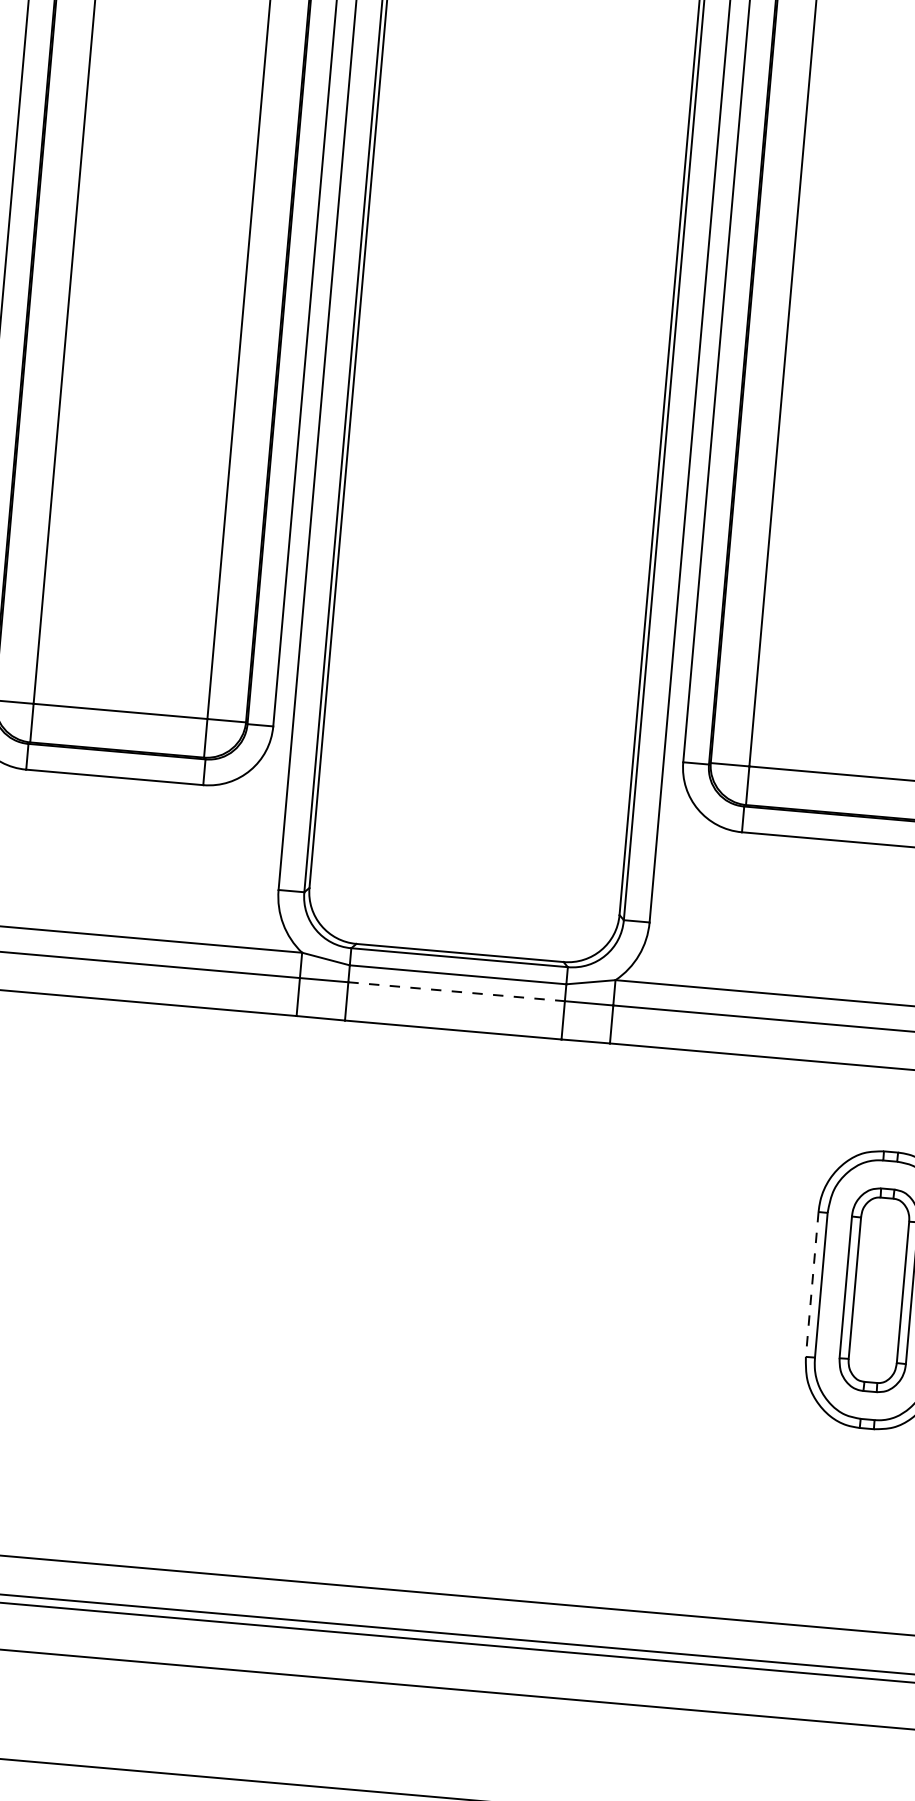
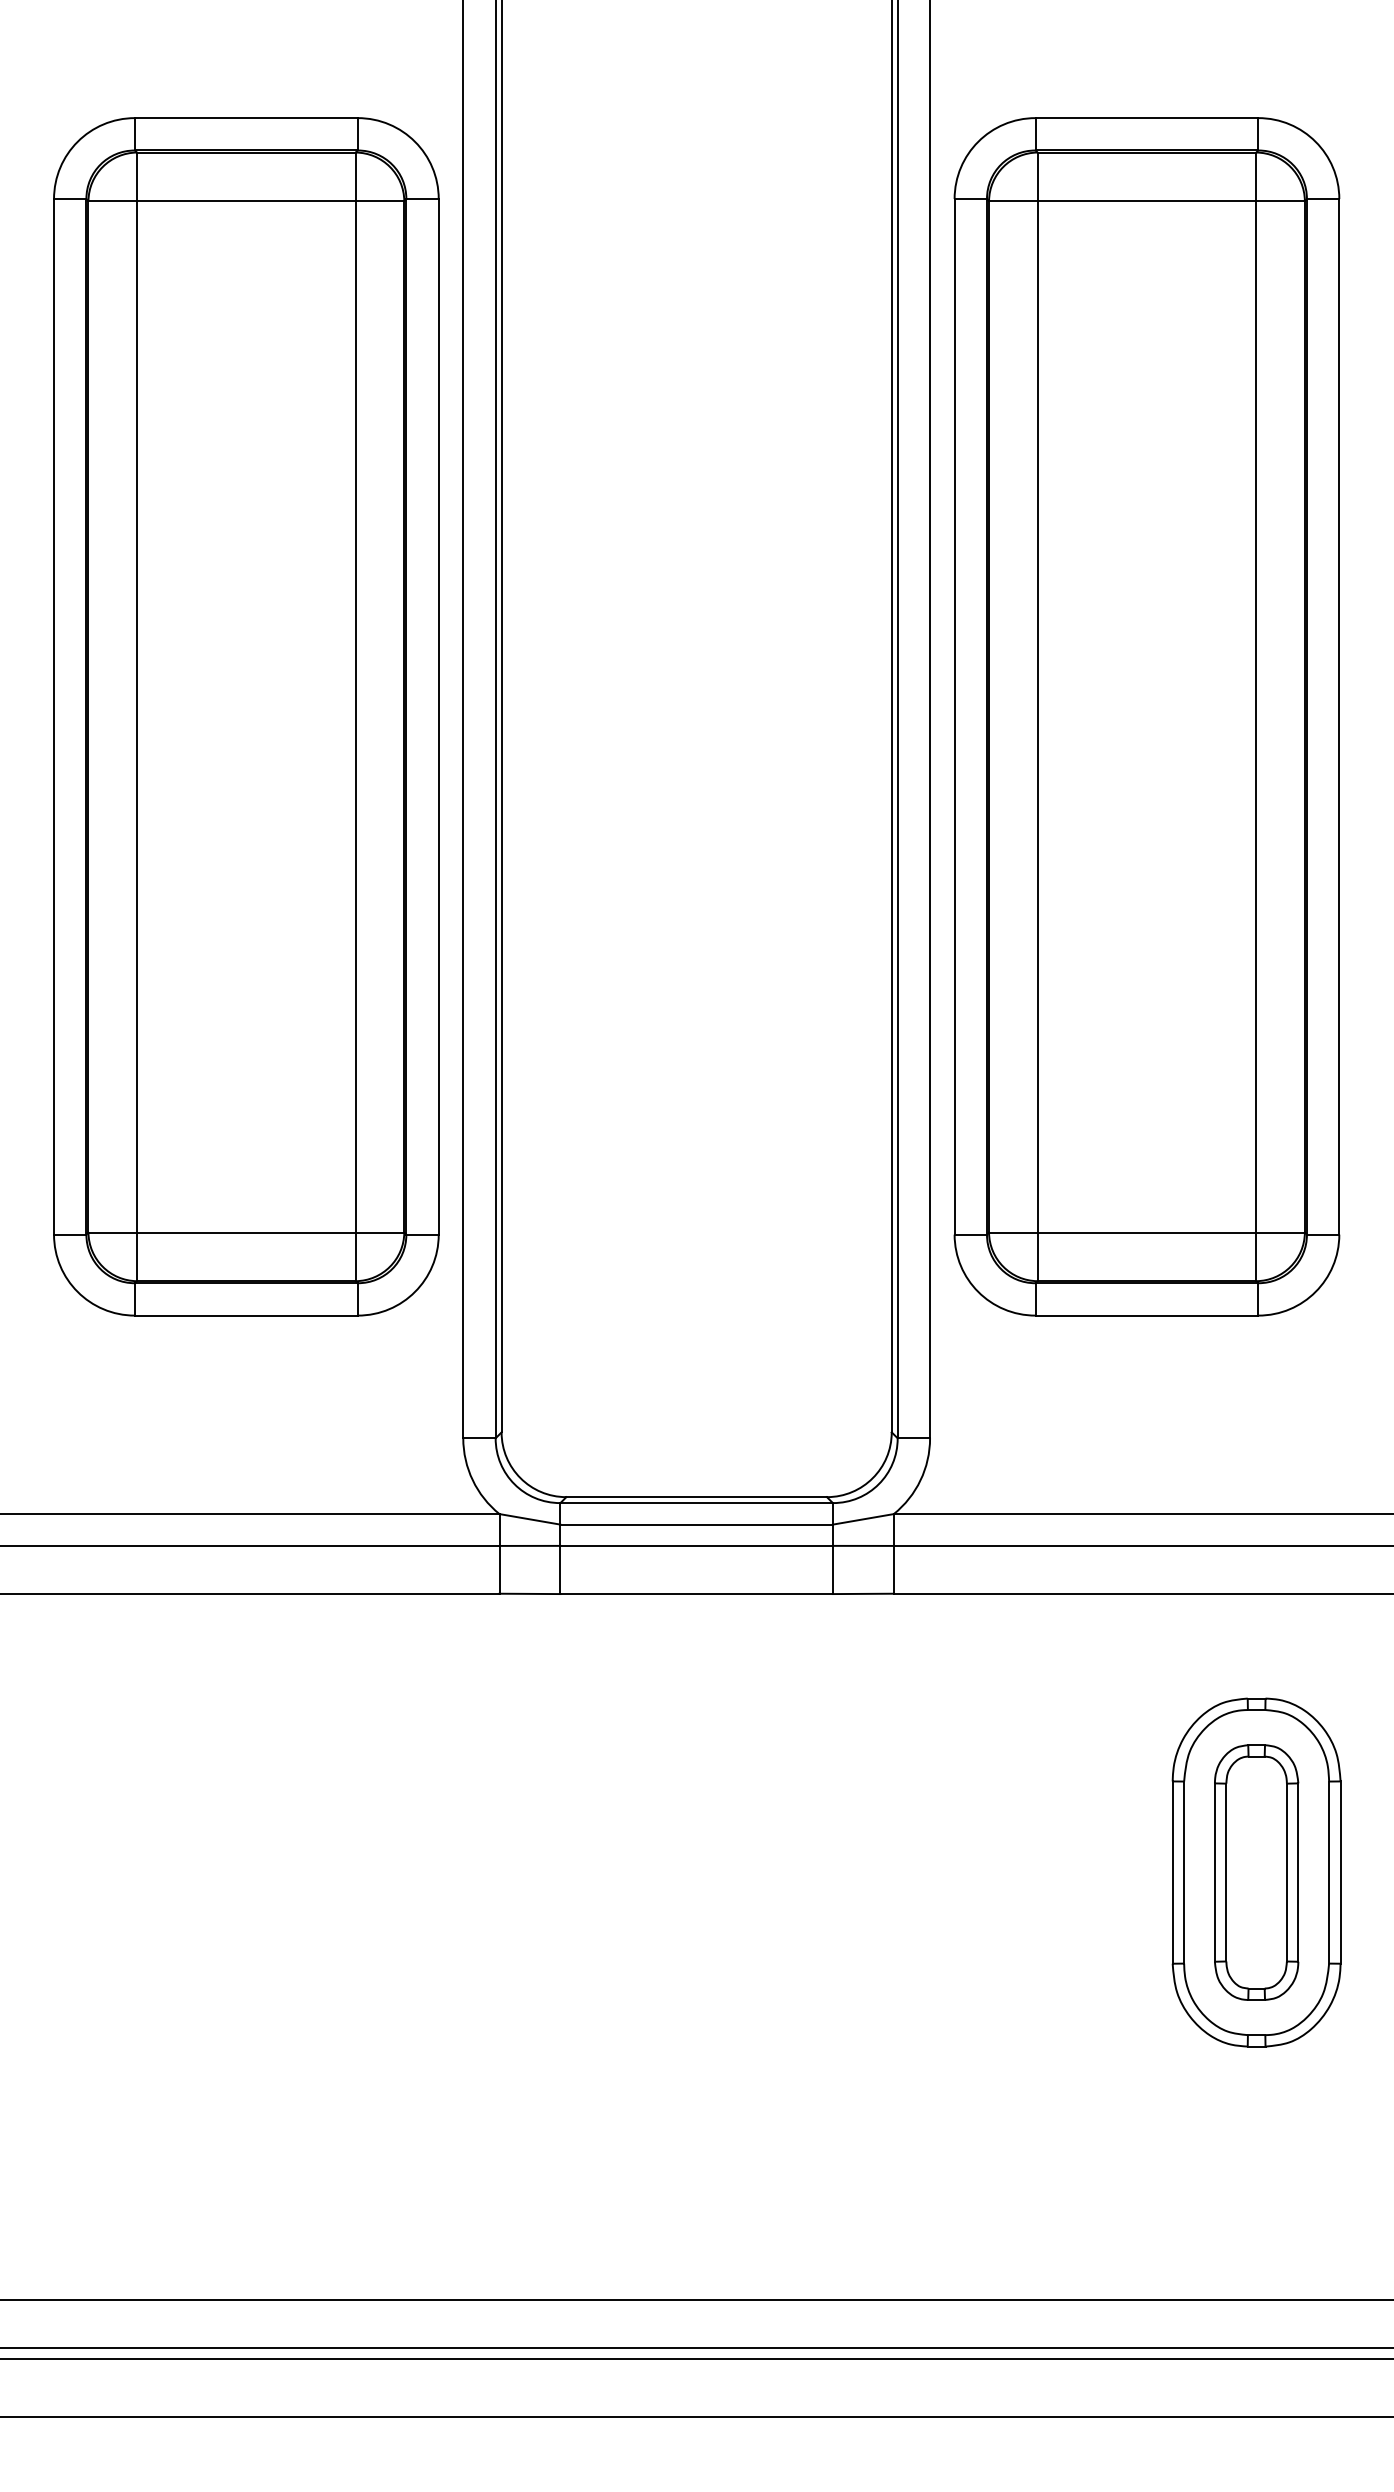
line: (457, 991) -> (697, 1545), dashed -> solid
line: (812, 1285) -> (1172, 1873), dashed -> solid

